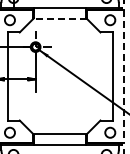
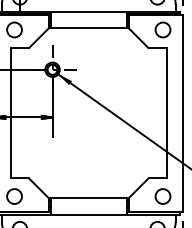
line: (60, 18) -> (89, 27), dashed -> solid
line: (123, 76) -> (182, 113), dashed -> solid

